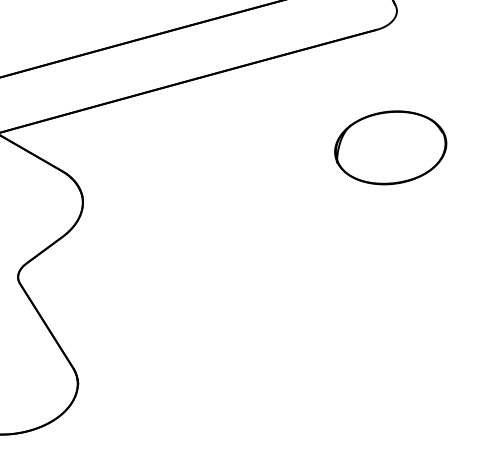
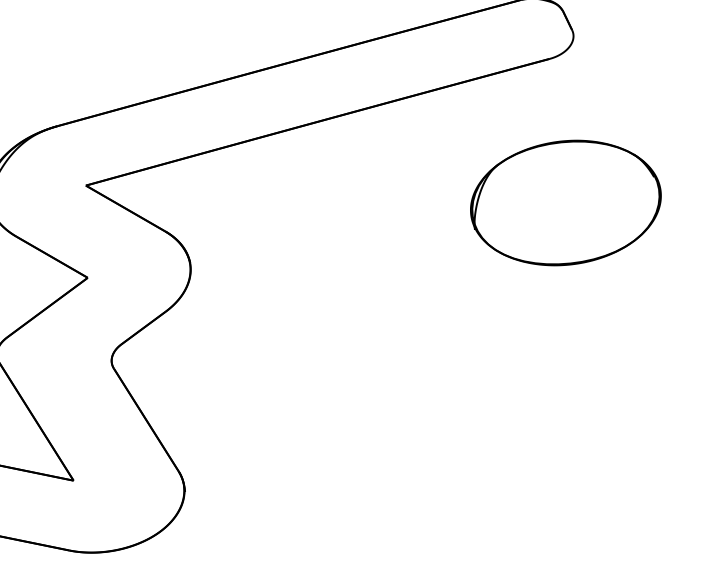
part: (390, 147) -> (565, 202), size x1.4

